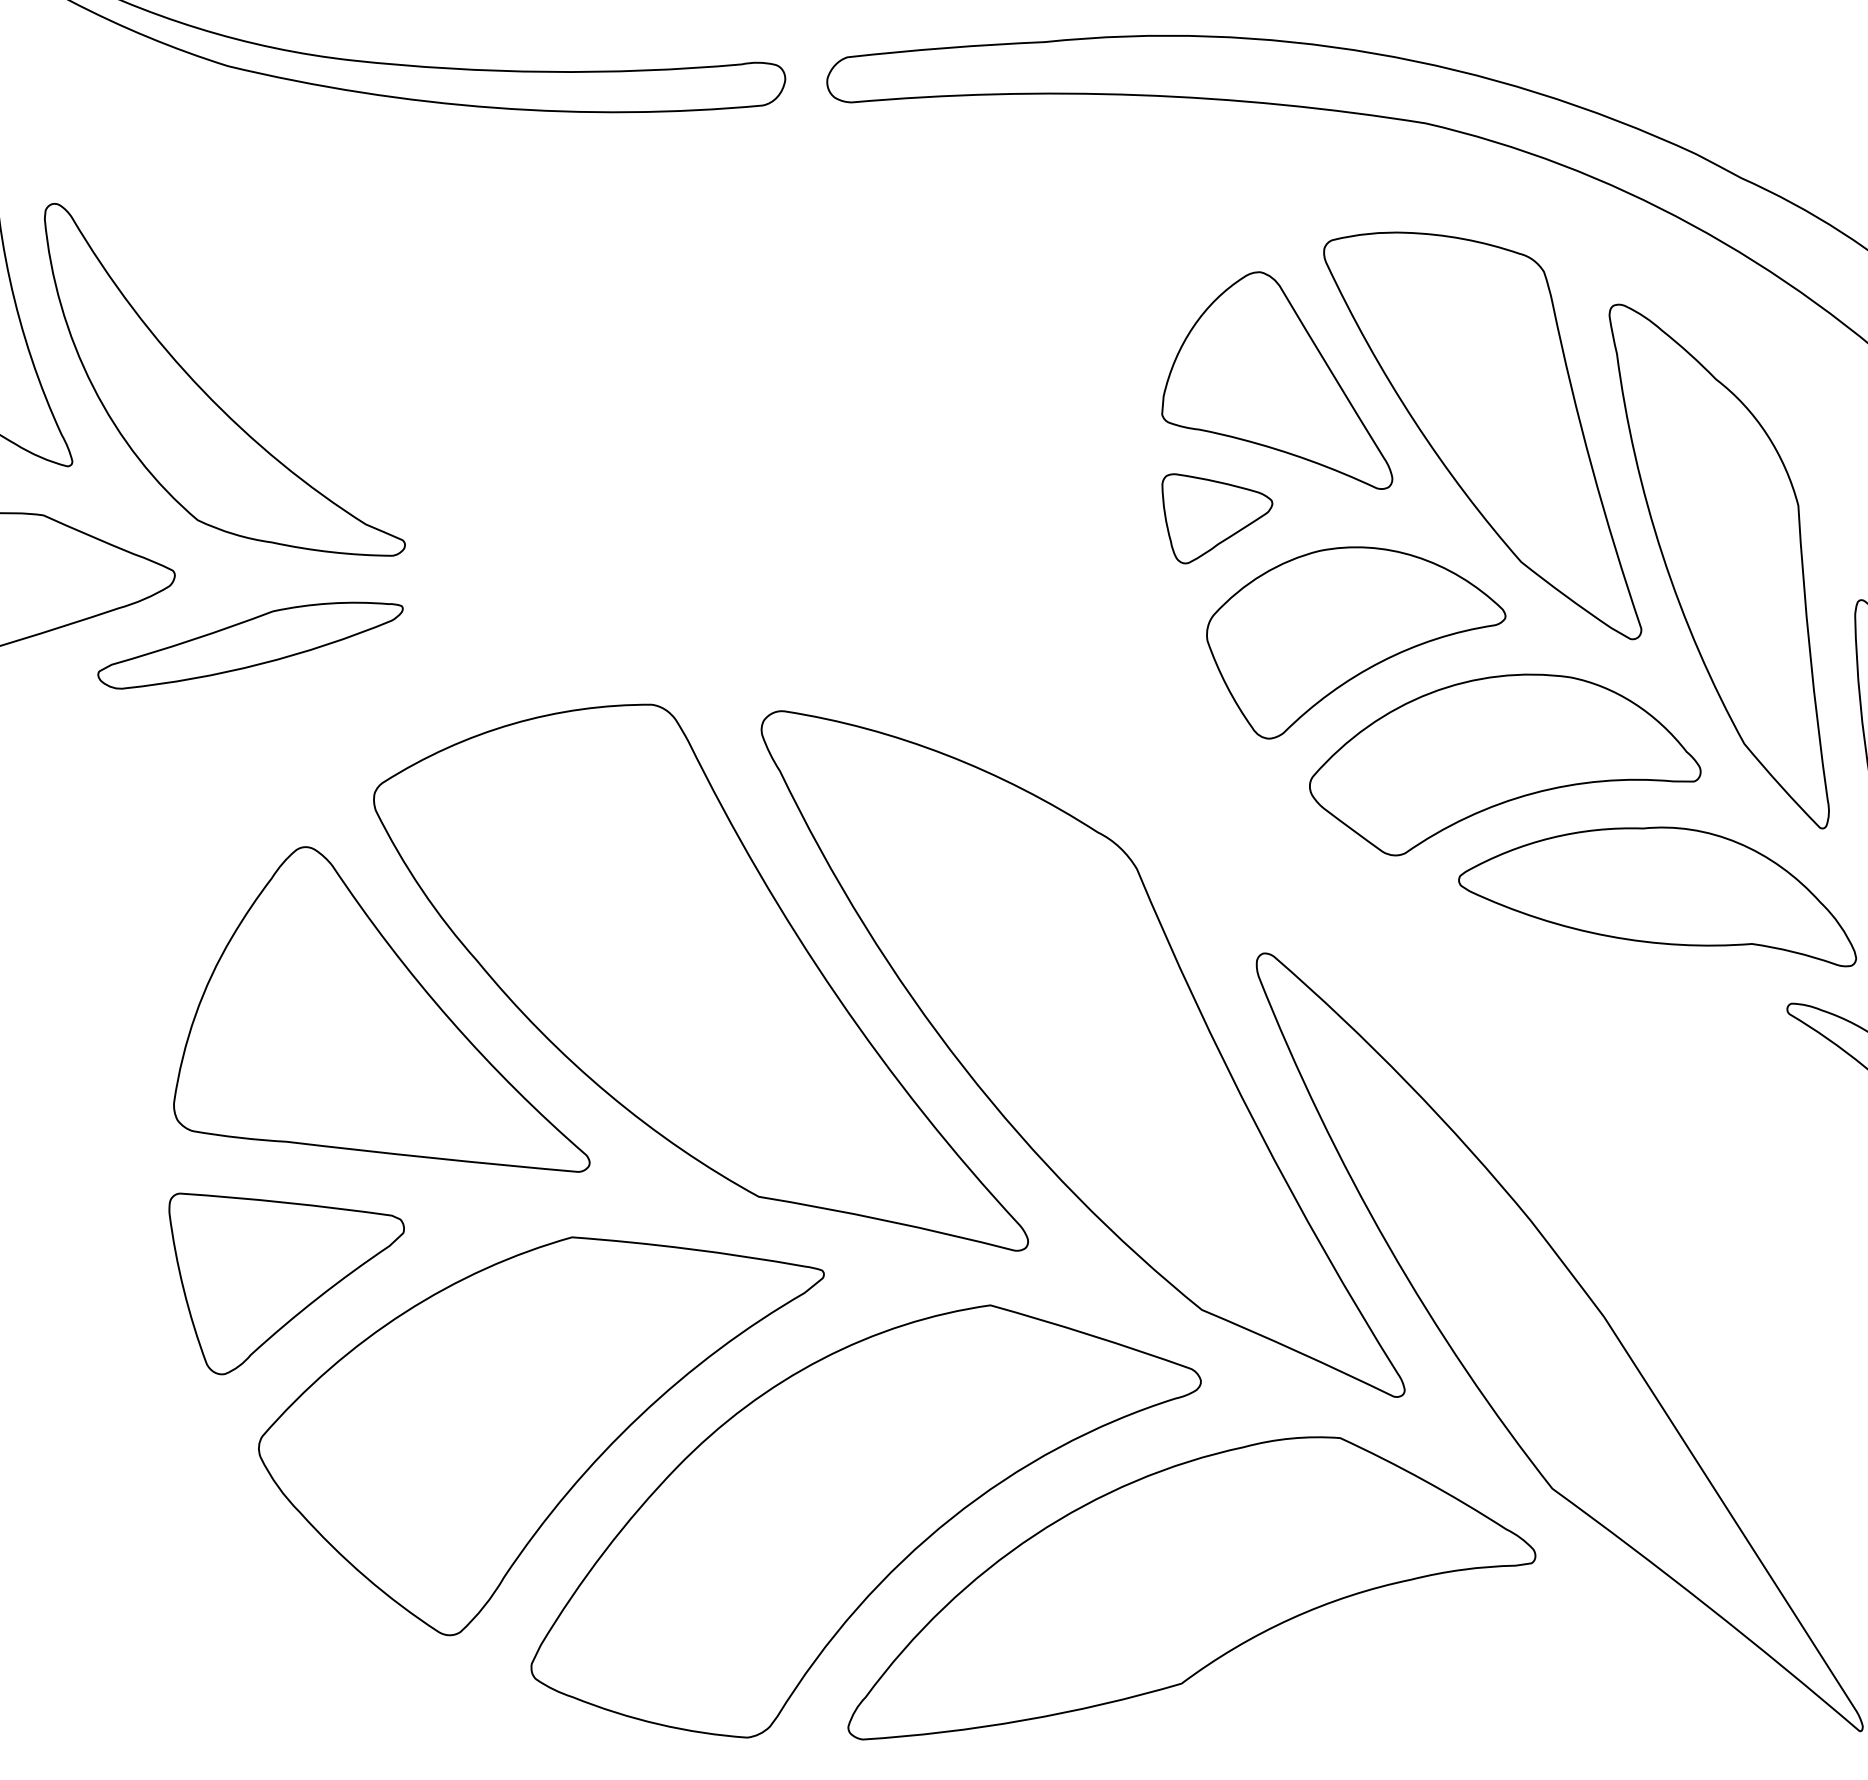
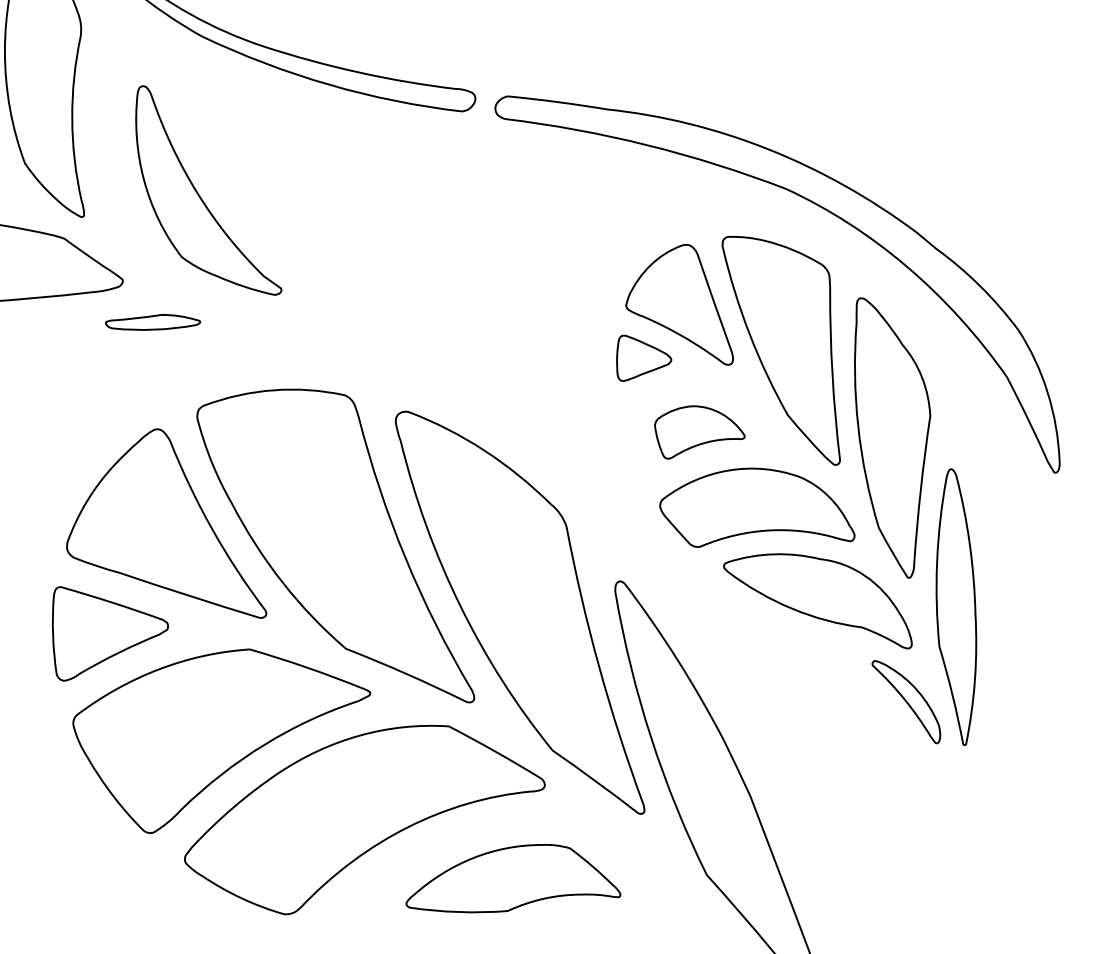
part: (208, 392) -> (200, 195), moved
part: (1356, 631) -> (699, 432), size x0.6
part: (249, 642) -> (152, 322), size x0.6
part: (1177, 1574) -> (513, 878), size x0.6

